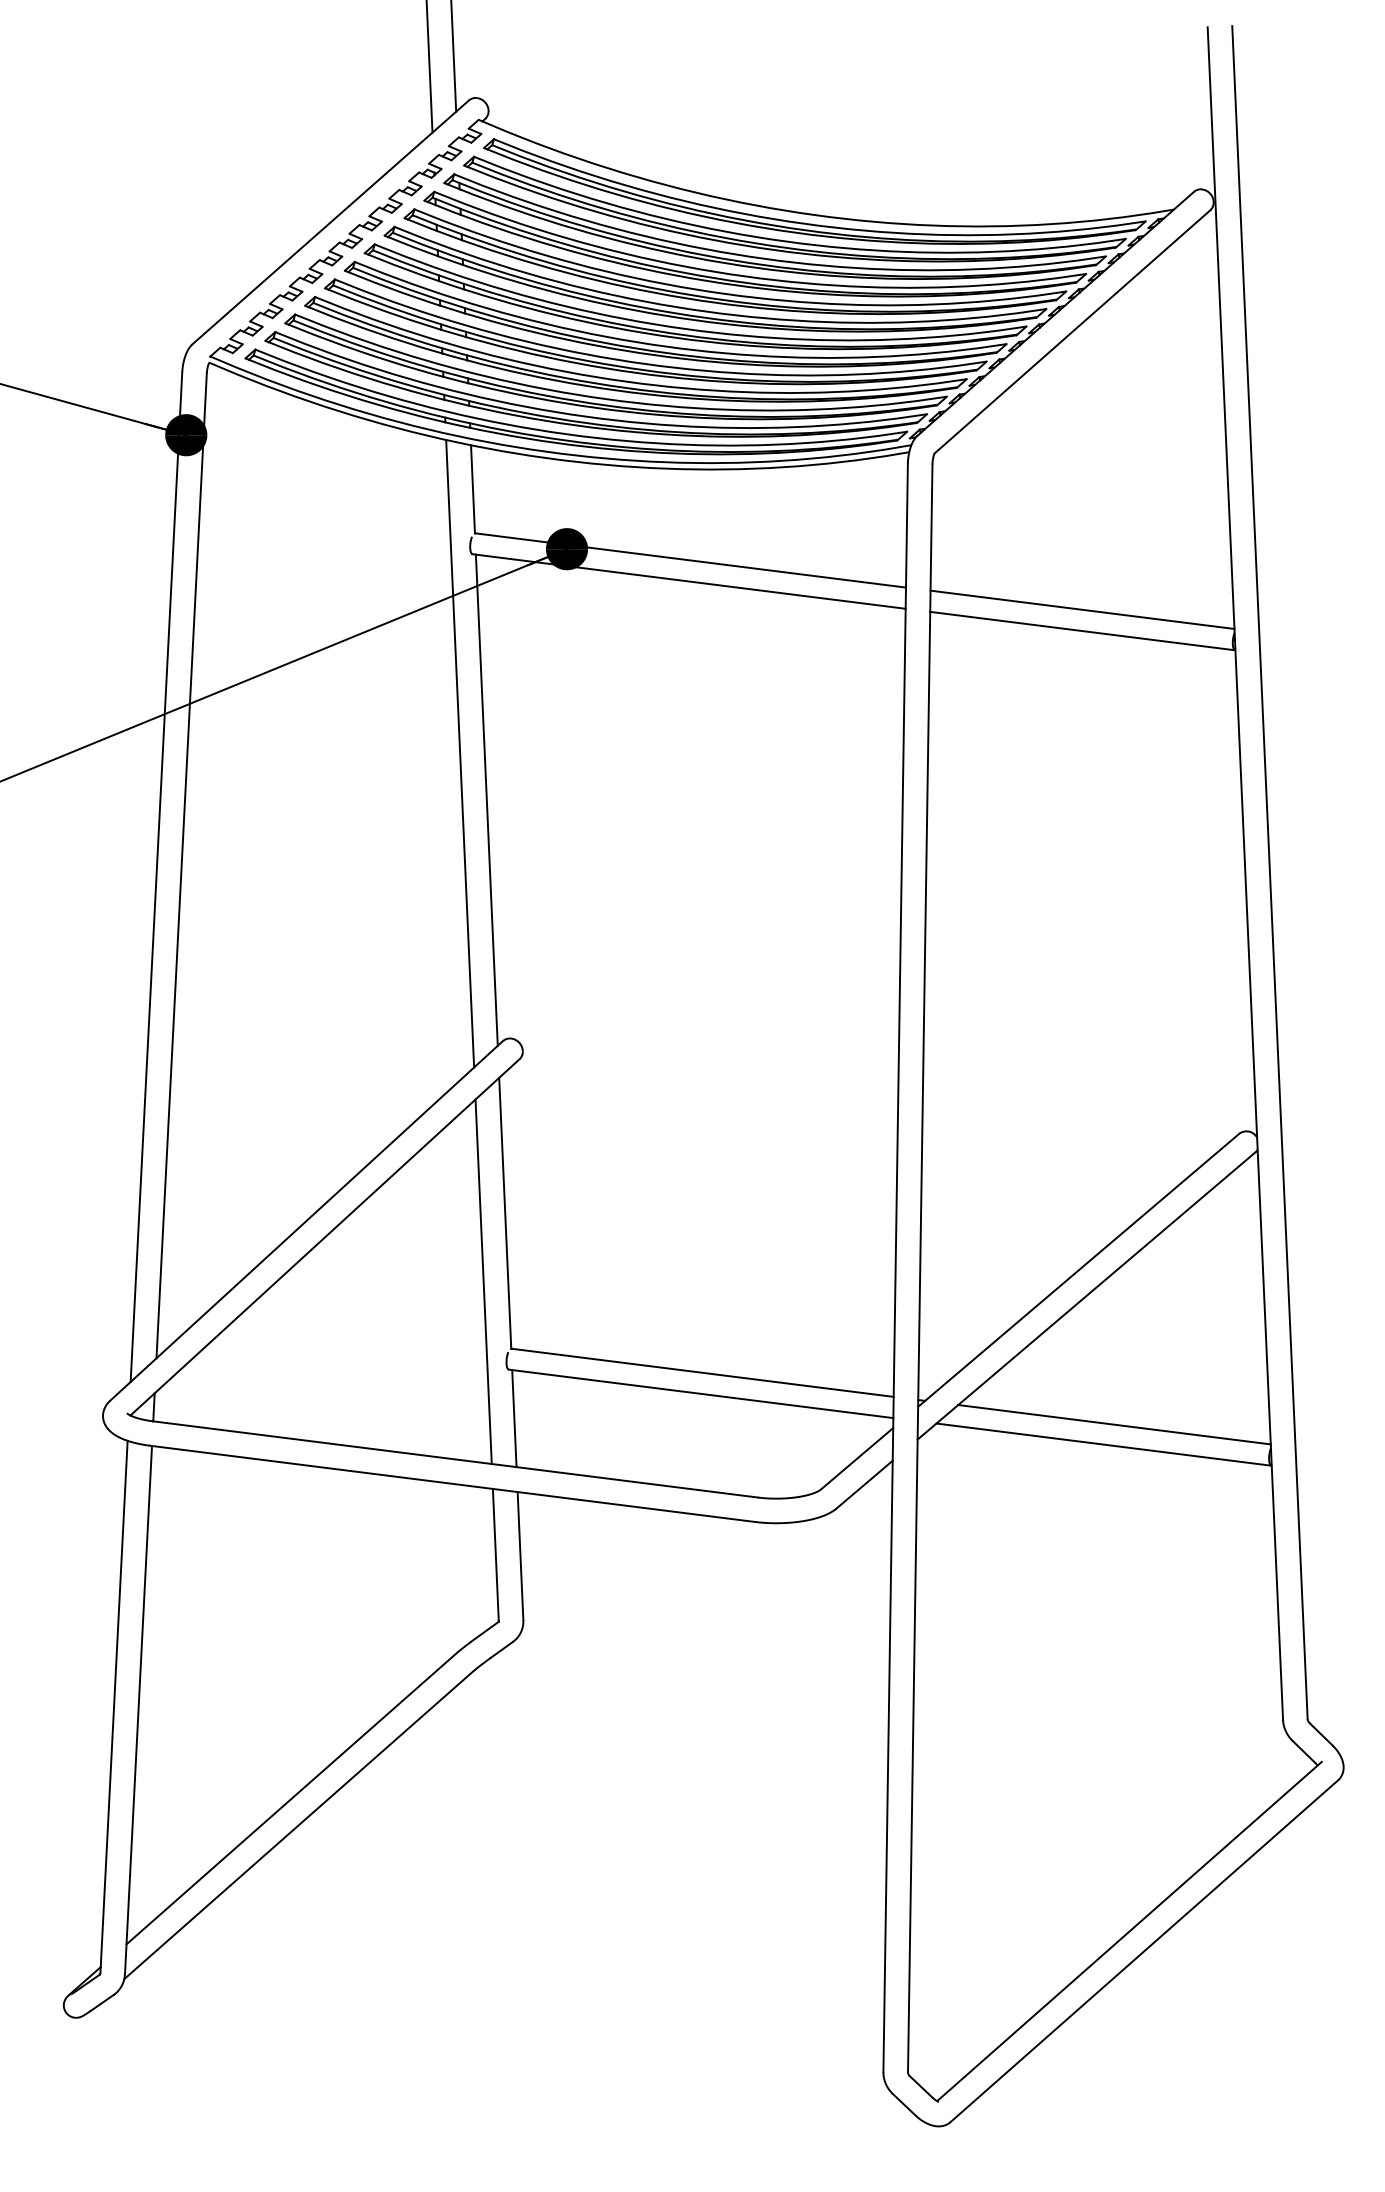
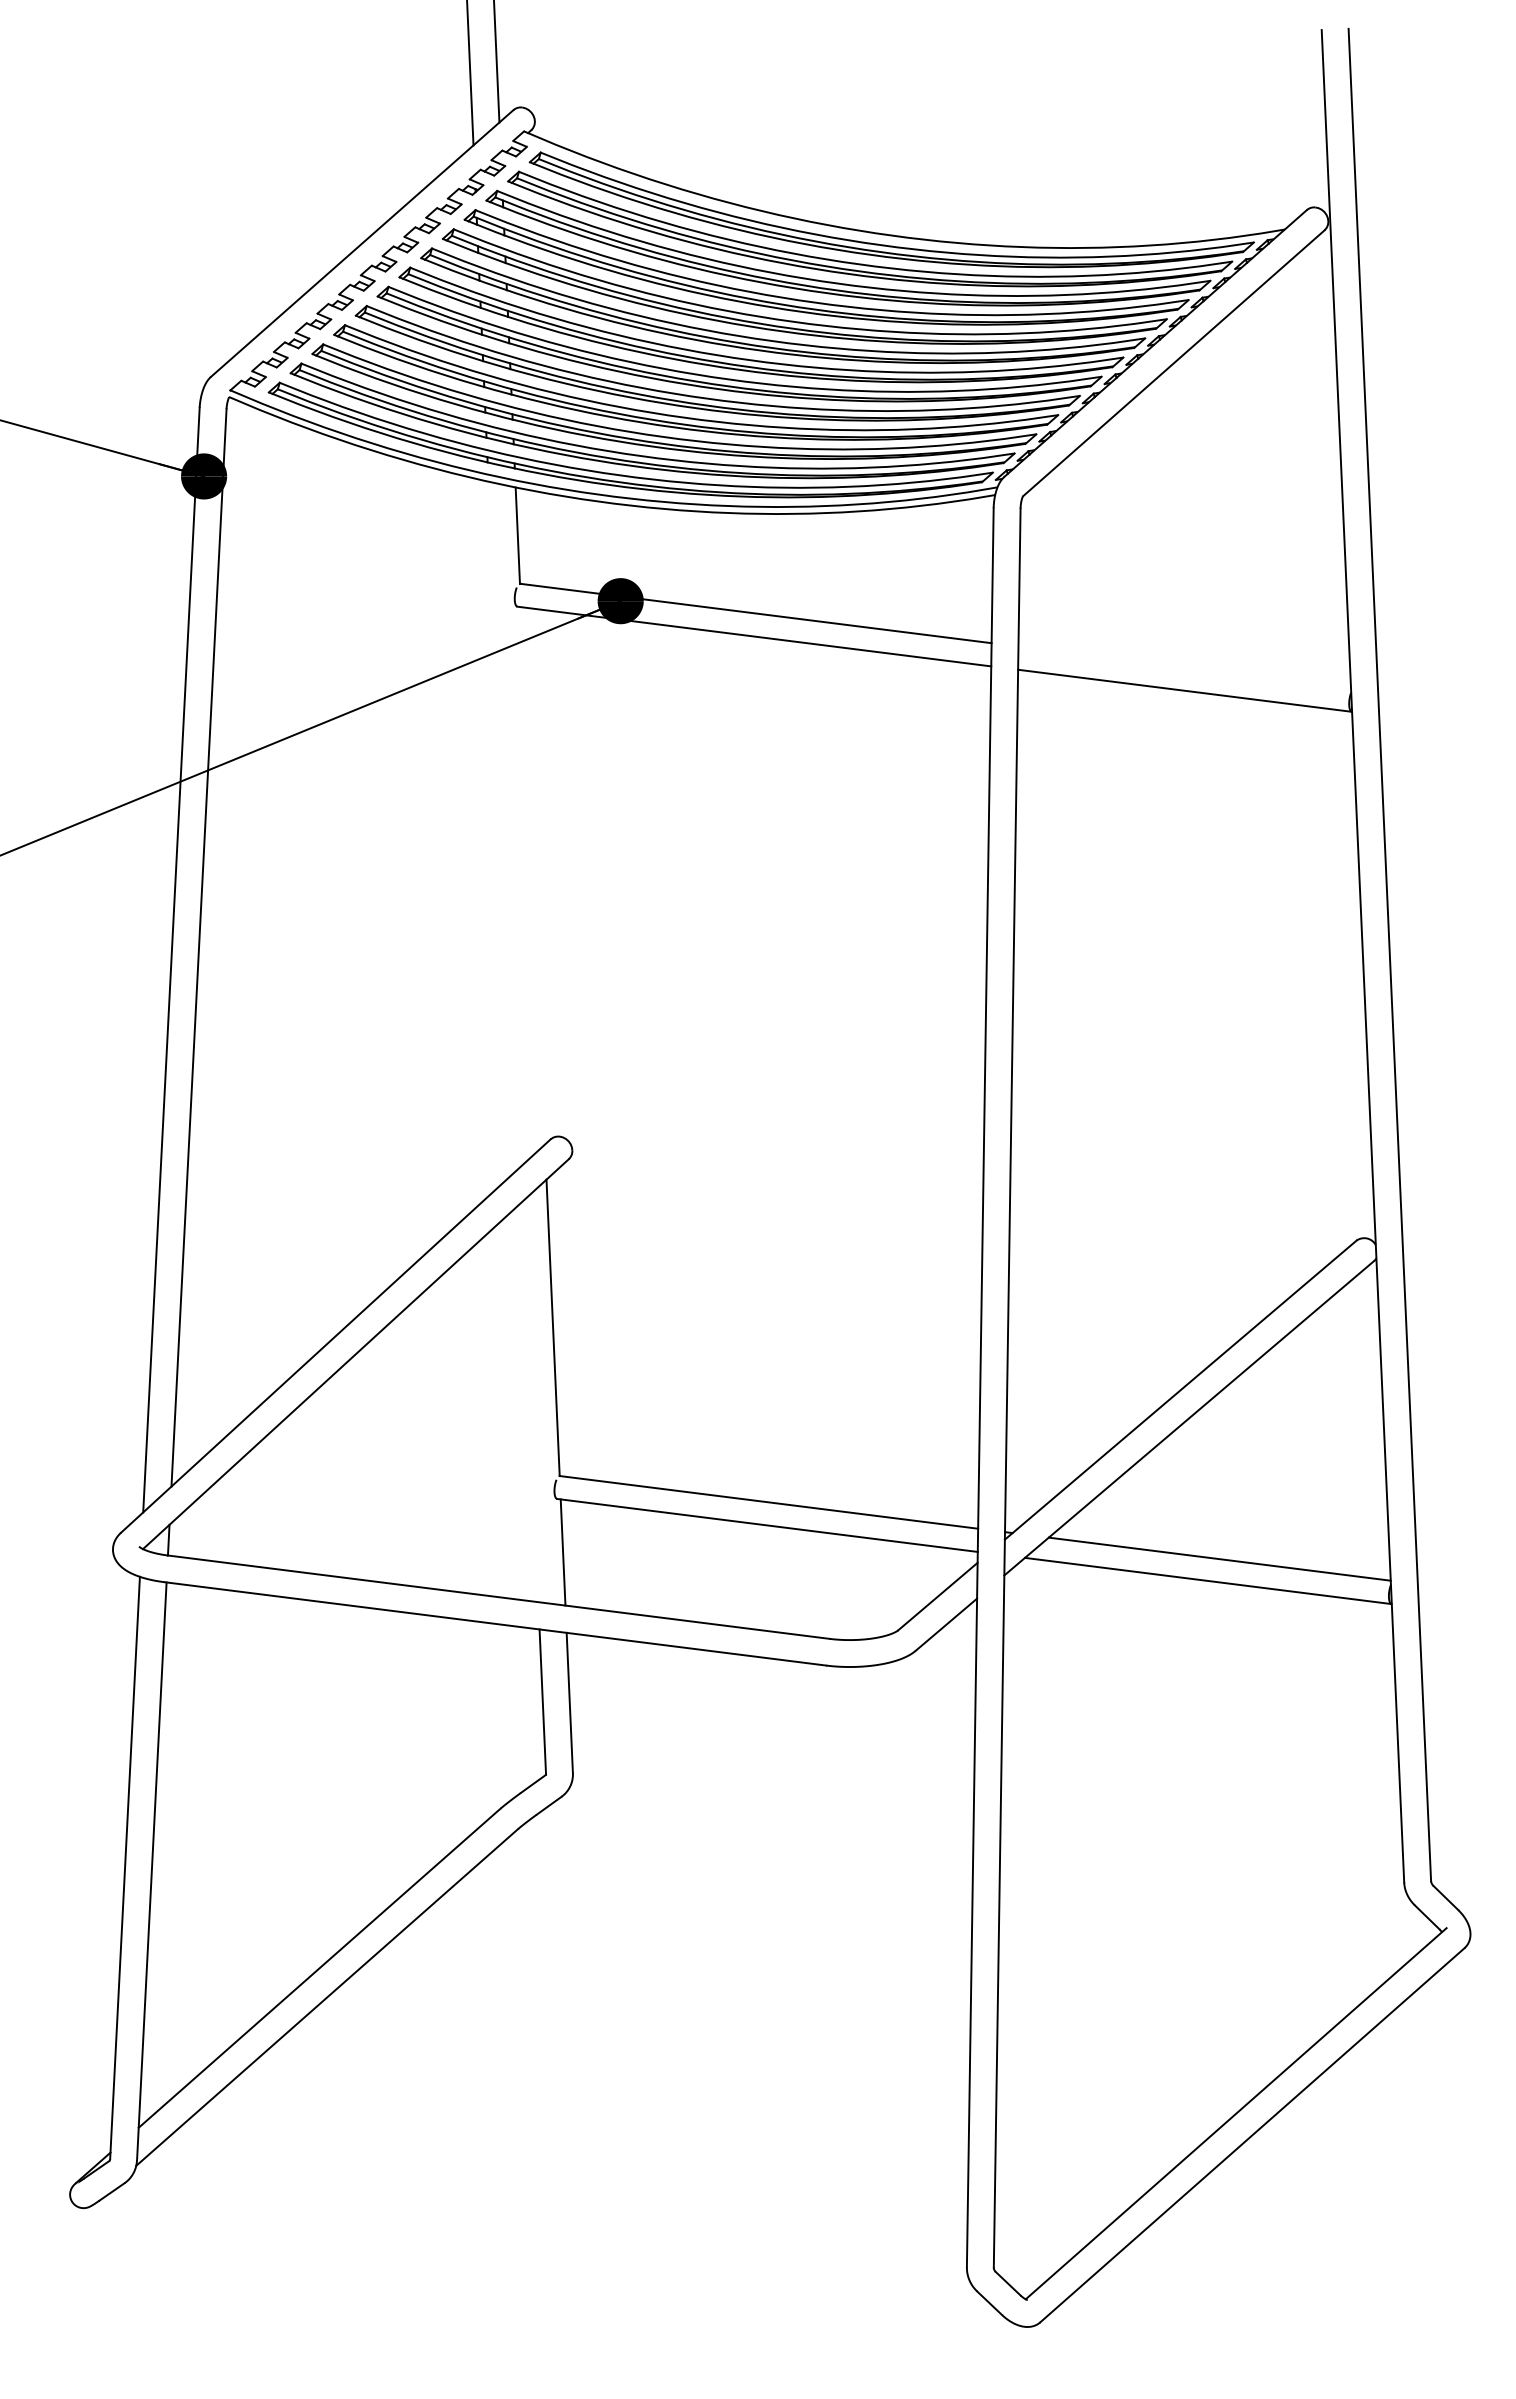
line: (1082, 609) -> (1184, 667), removed
line: (459, 753) -> (503, 824), removed
line: (486, 799) -> (532, 875), removed
line: (483, 1281) -> (529, 1402), removed

